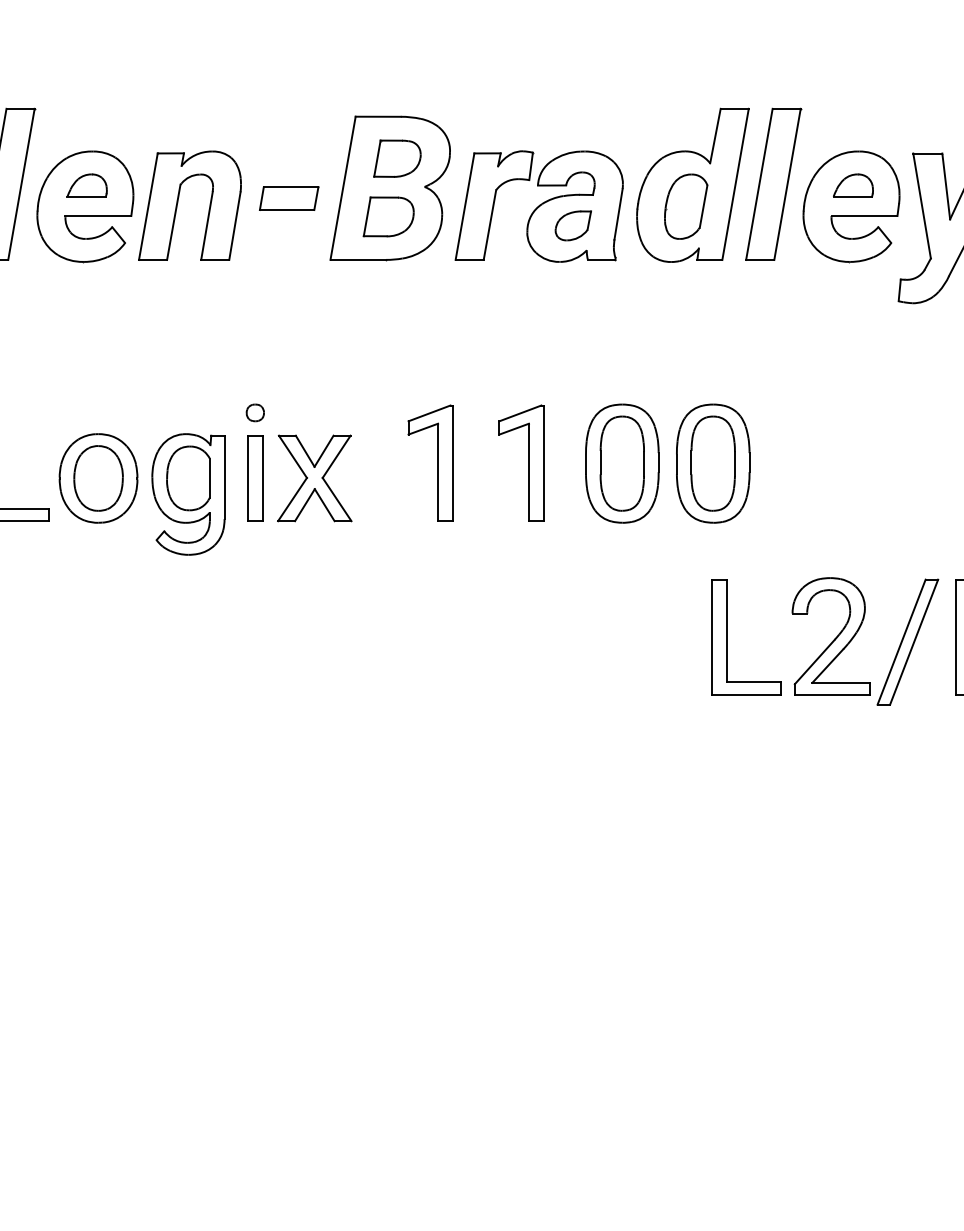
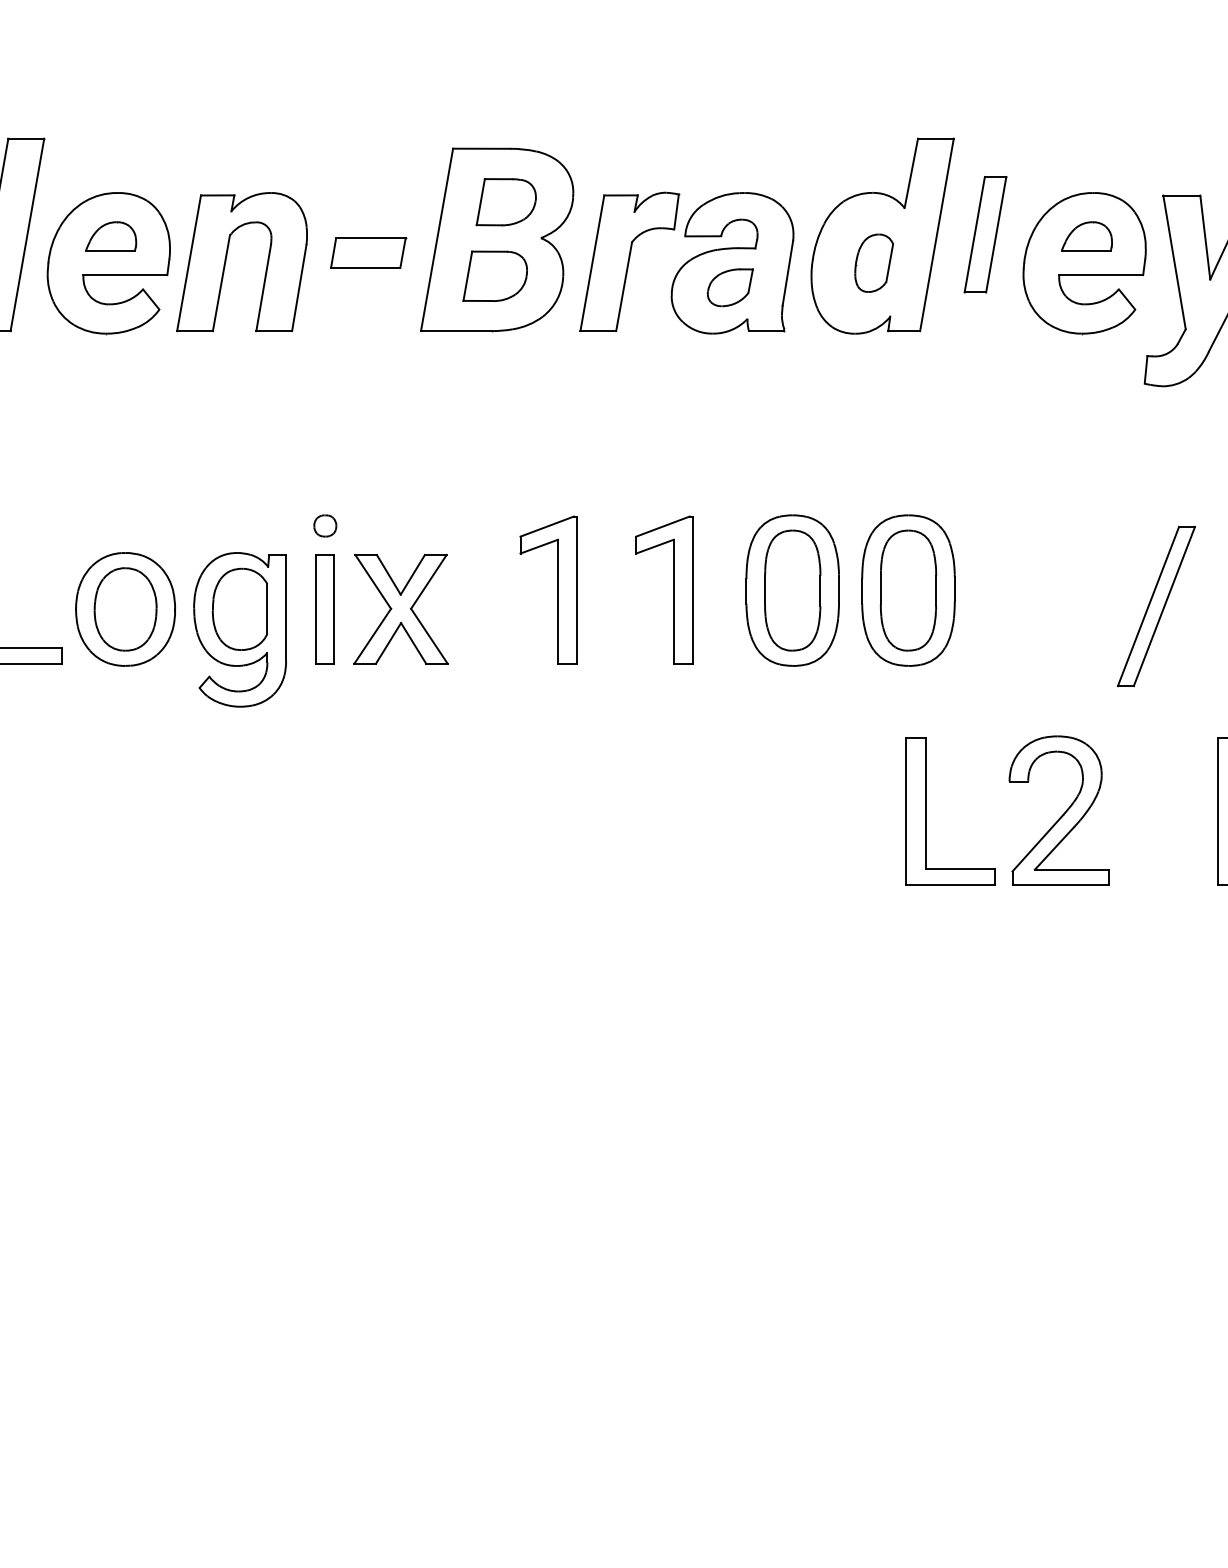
part: (773, 183) -> (985, 233), size x0.6
part: (686, 206) -> (874, 263), size x0.7
part: (907, 641) -> (1155, 605), moved

